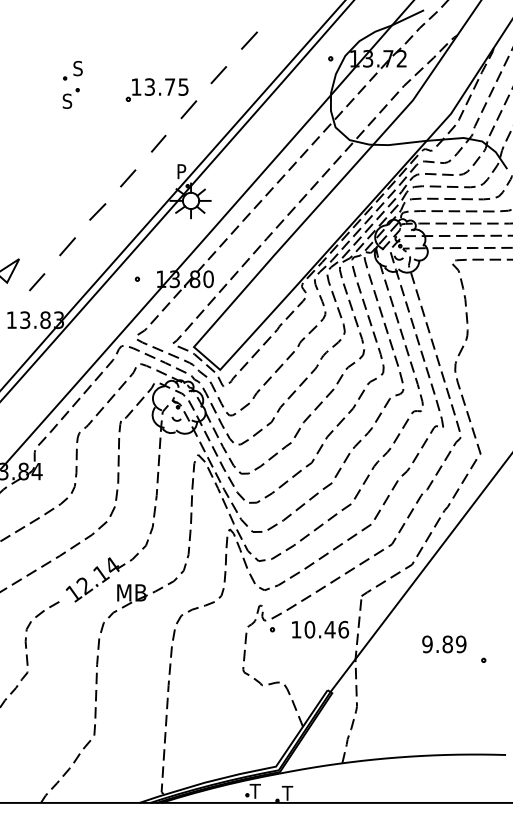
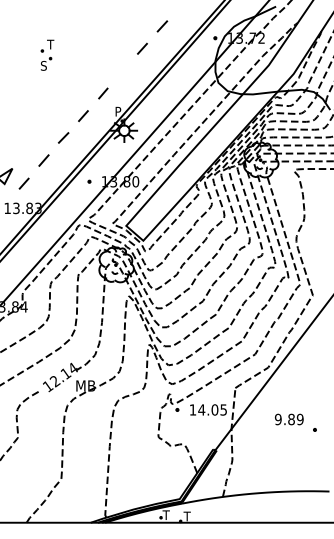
text: (77, 68) -> (50, 44), S -> T
part: (160, 99) -> (104, 64), removed
text: (326, 629) -> (212, 409), 10.46 -> 14.05

